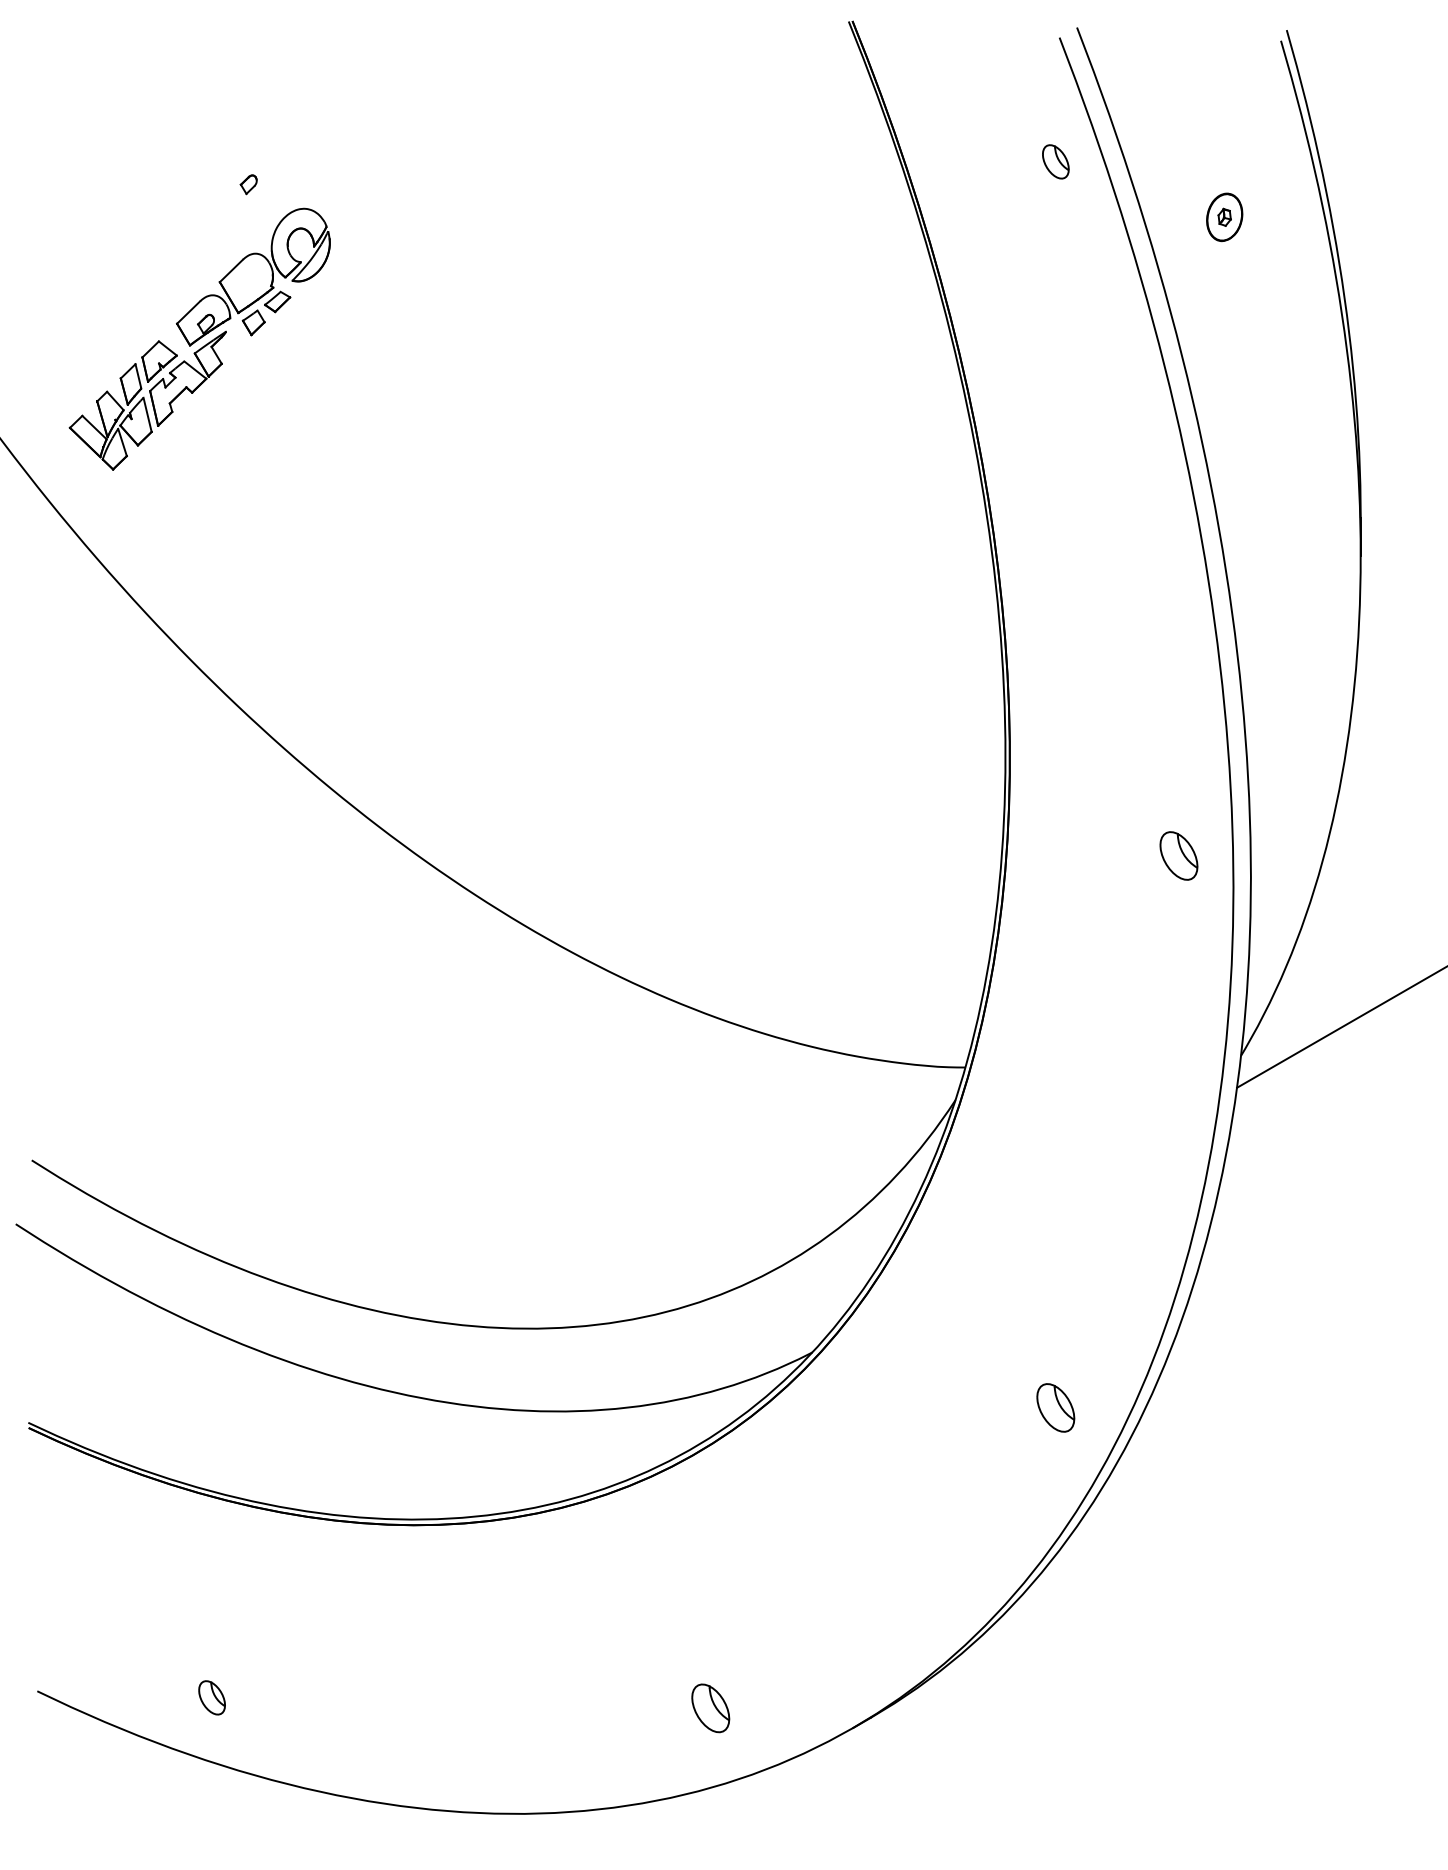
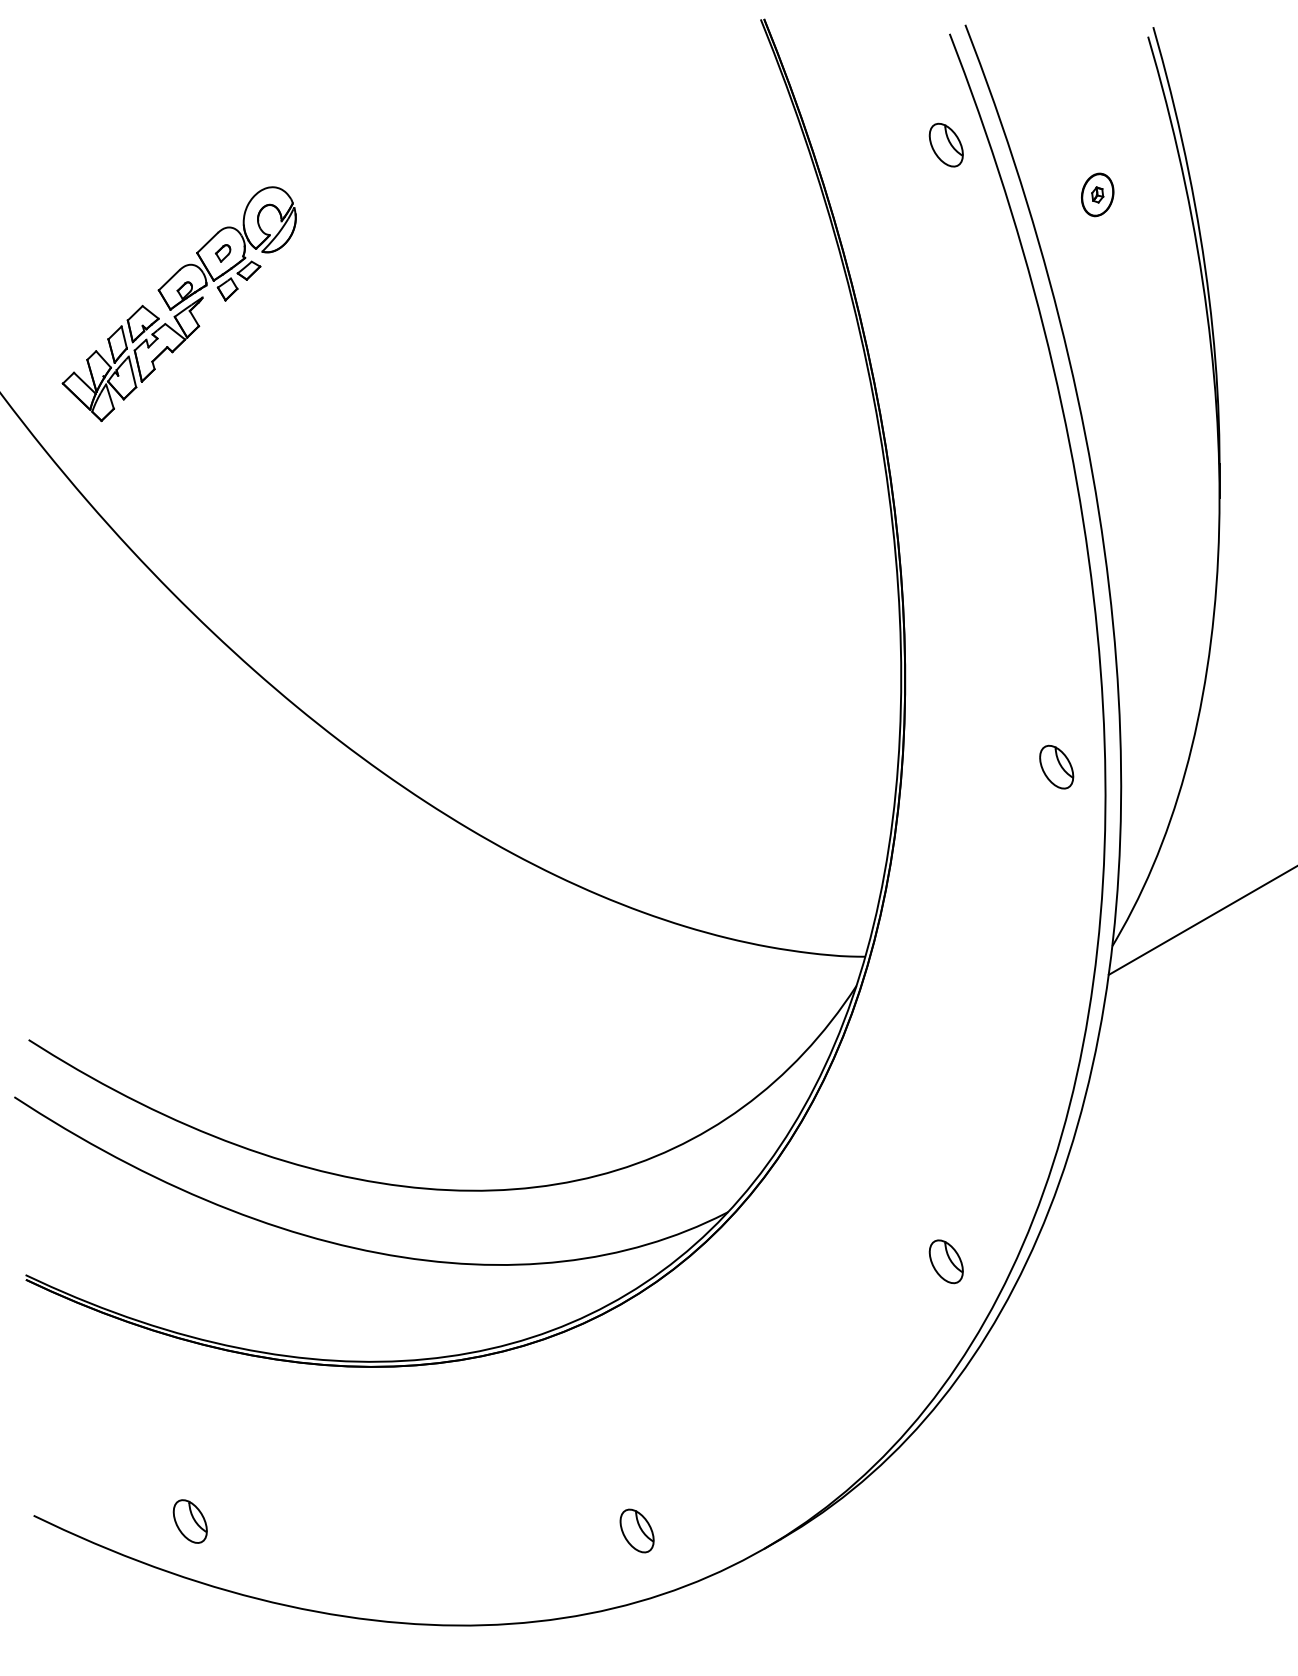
part: (1055, 161) -> (946, 144), size x1.43
part: (248, 184) -> (222, 253), moved
part: (211, 1697) -> (189, 1521), size x1.43

